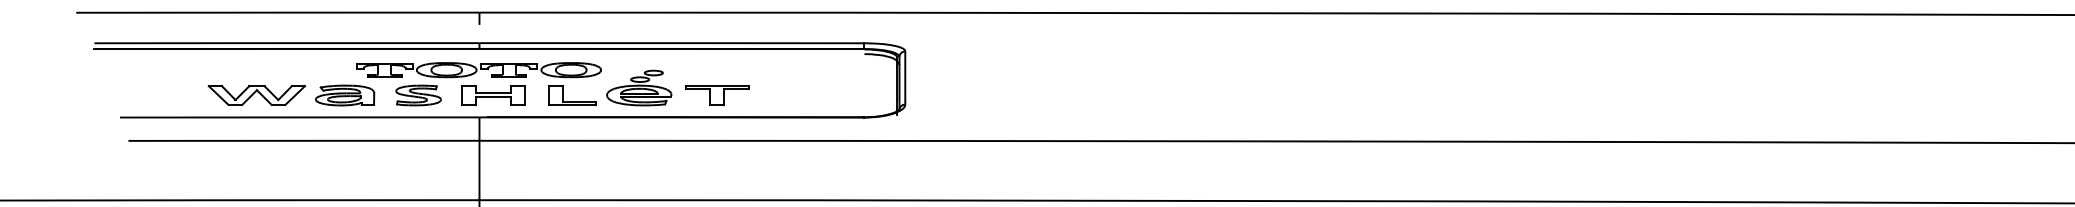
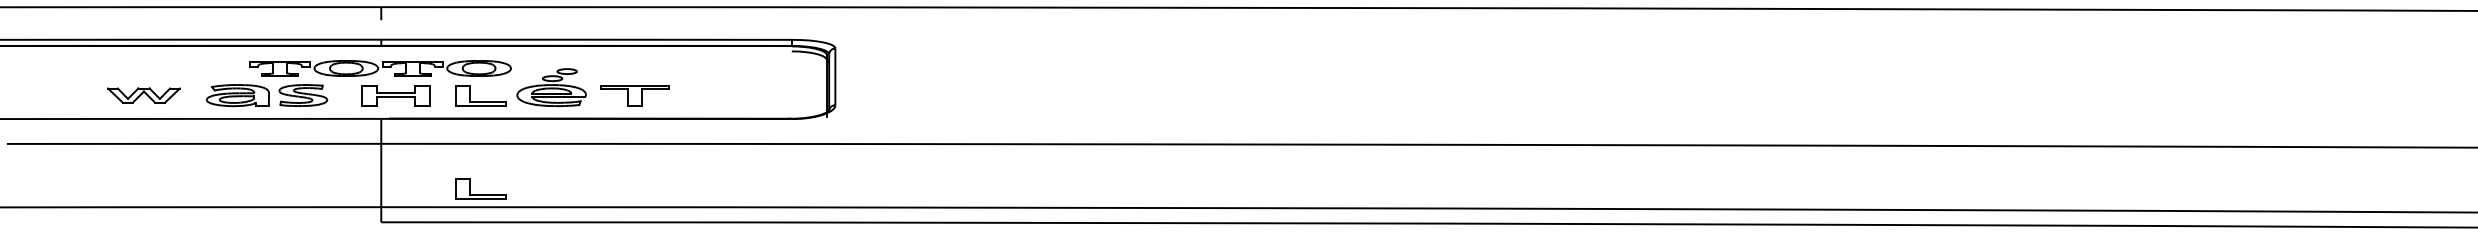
part: (256, 95) -> (143, 95), size x0.7
part: (418, 95) -> (303, 95), moved
part: (572, 182) -> (480, 188), added

